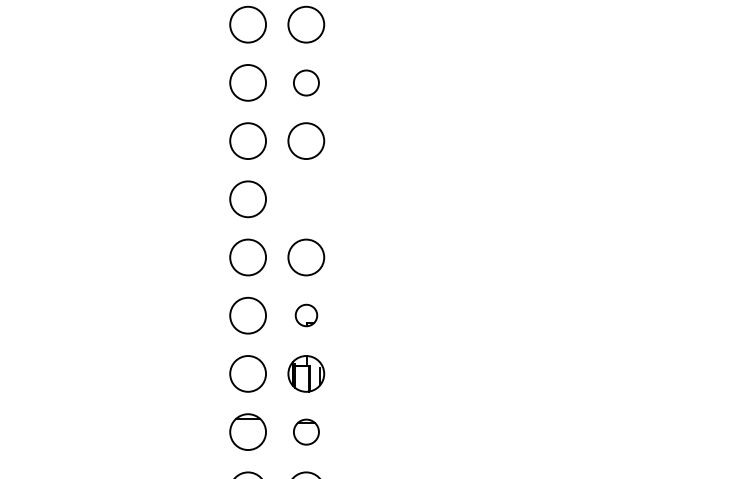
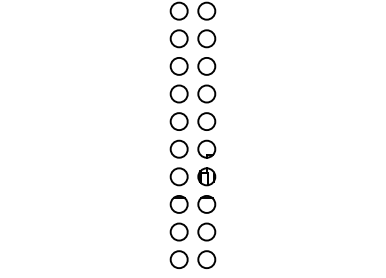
circle: (305, 82) -> (206, 38), size x1.43
circle: (305, 198) -> (206, 93), added
part: (305, 314) -> (206, 148), size x1.67
part: (305, 432) -> (206, 204), size x1.43

